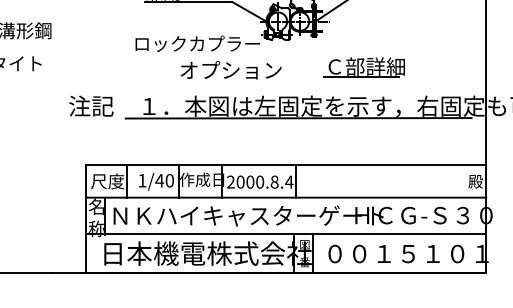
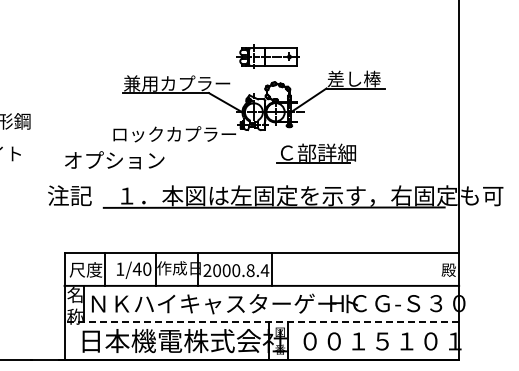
part: (363, 67) -> (315, 153), moved
text: (230, 70) -> (114, 160), moved
line: (285, 234) -> (261, 322), solid -> dashed

